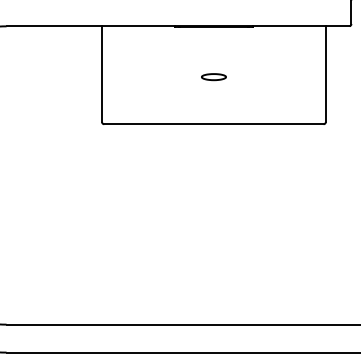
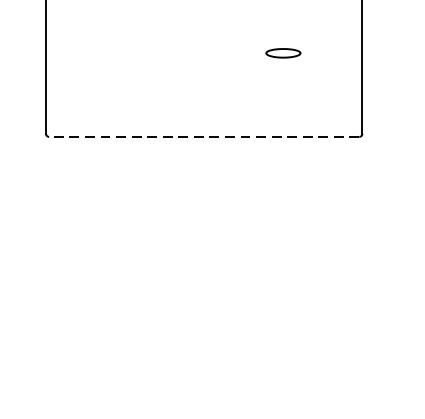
part: (213, 77) -> (282, 53), moved
line: (213, 124) -> (203, 137), solid -> dashed

